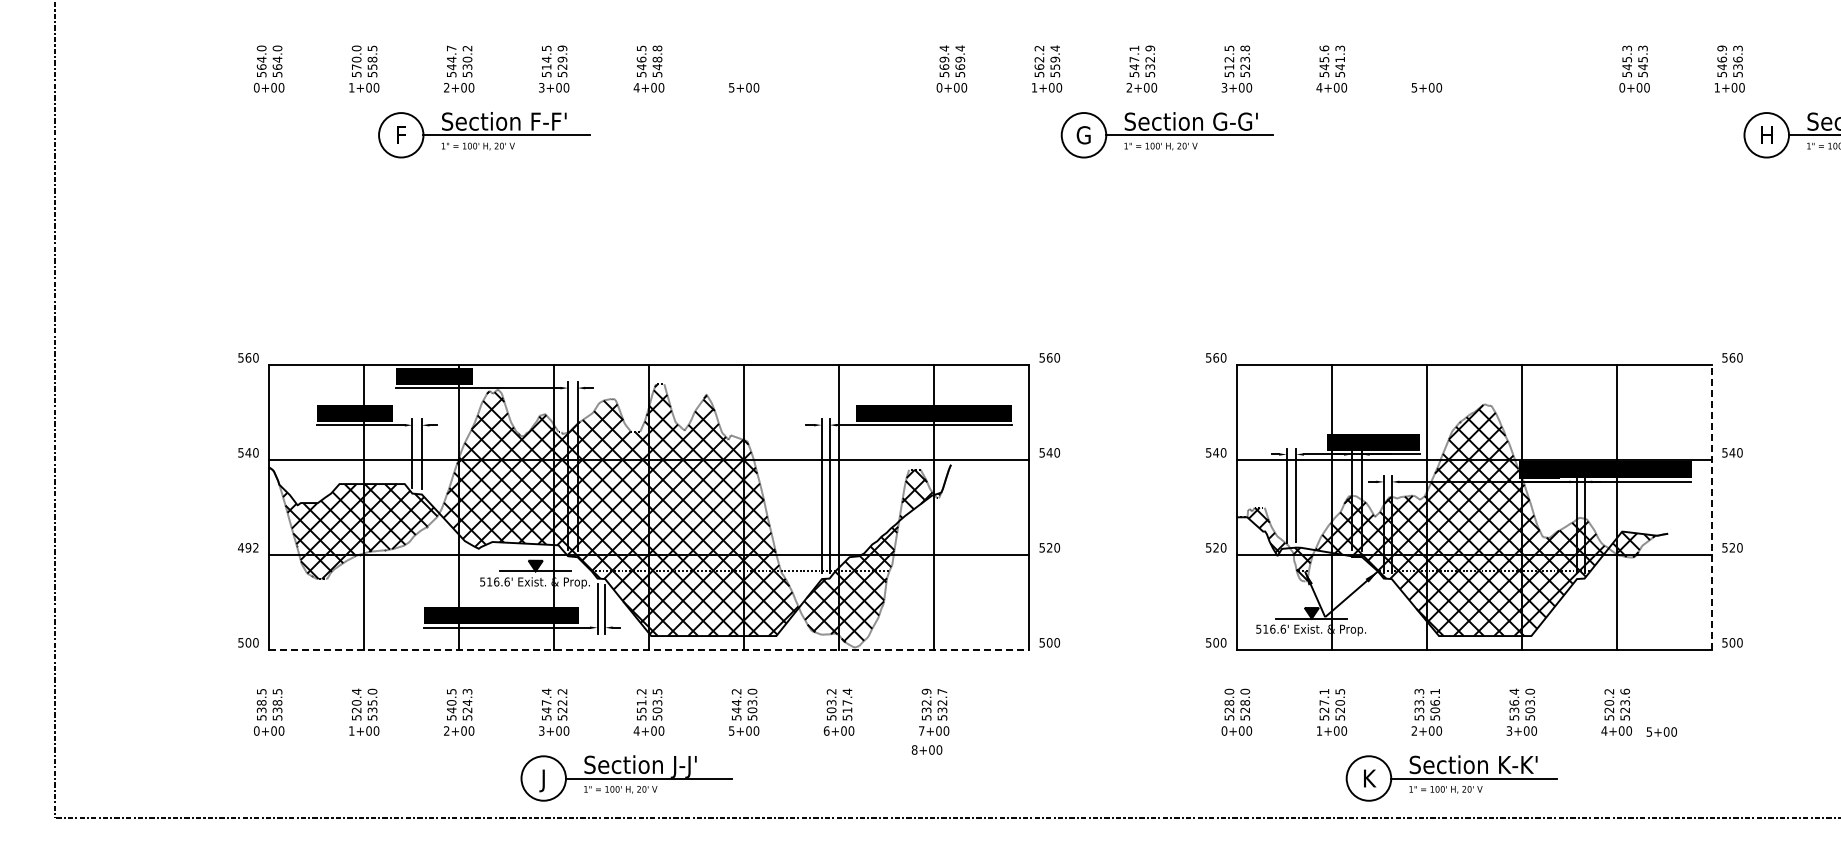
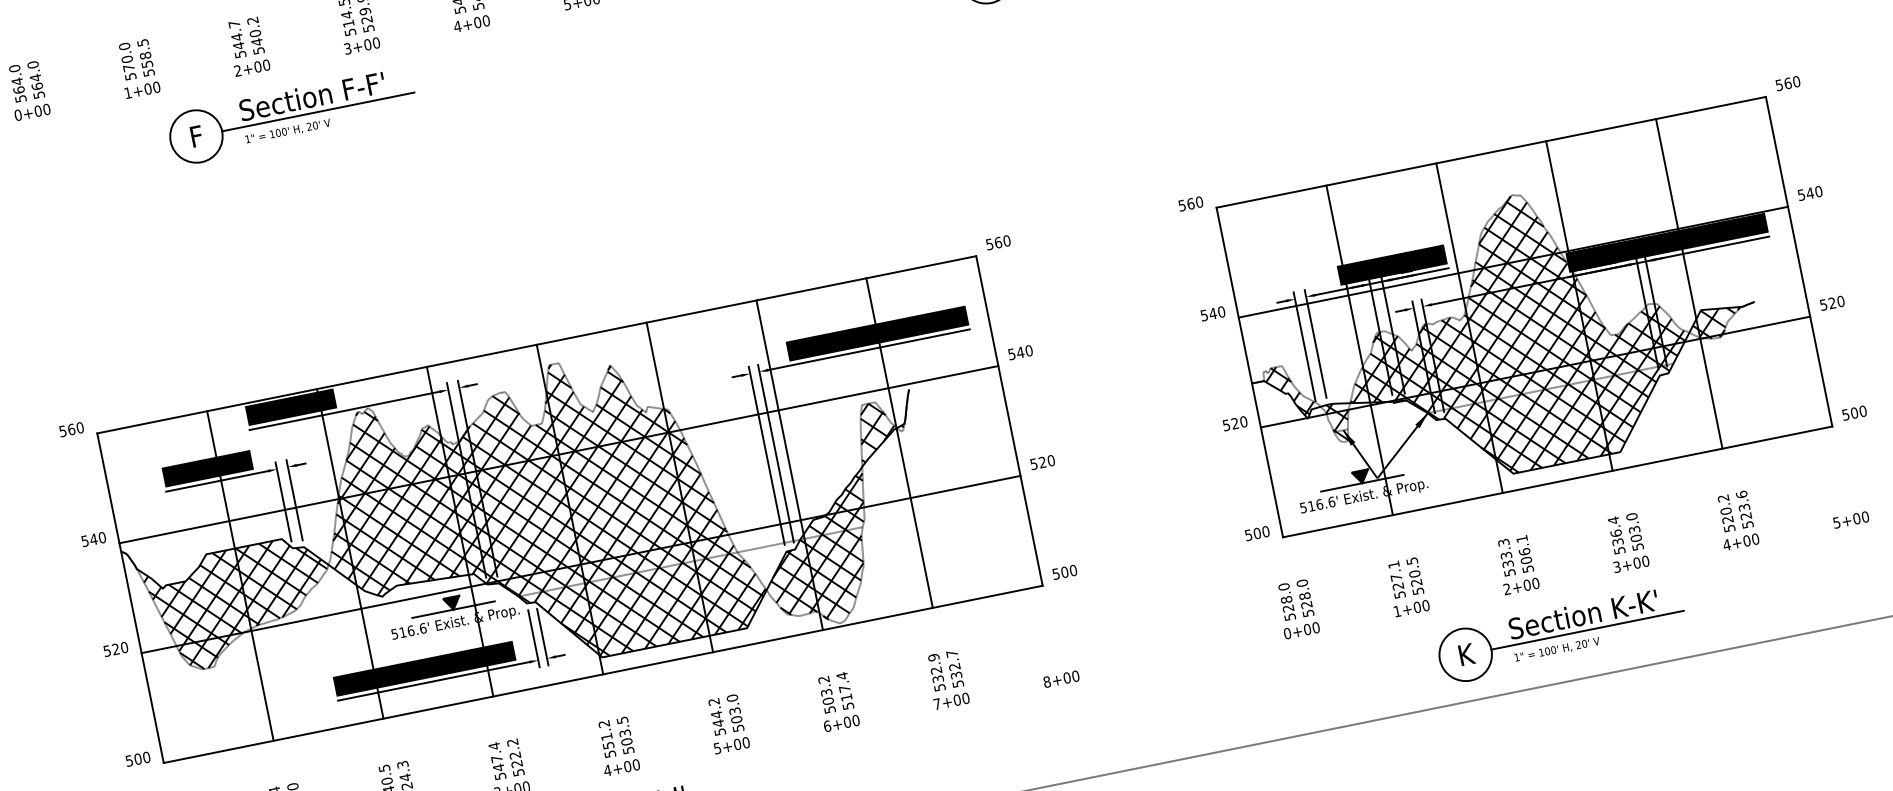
text: (467, 67) -> (257, 42), 530.2 -> 540.2
line: (1711, 507) -> (1798, 261), dashed -> solid
text: (247, 547) -> (114, 649), 492 -> 520
line: (649, 650) -> (603, 674), dashed -> solid
text: (1661, 731) -> (1850, 519), moved
text: (926, 749) -> (1060, 678), moved

